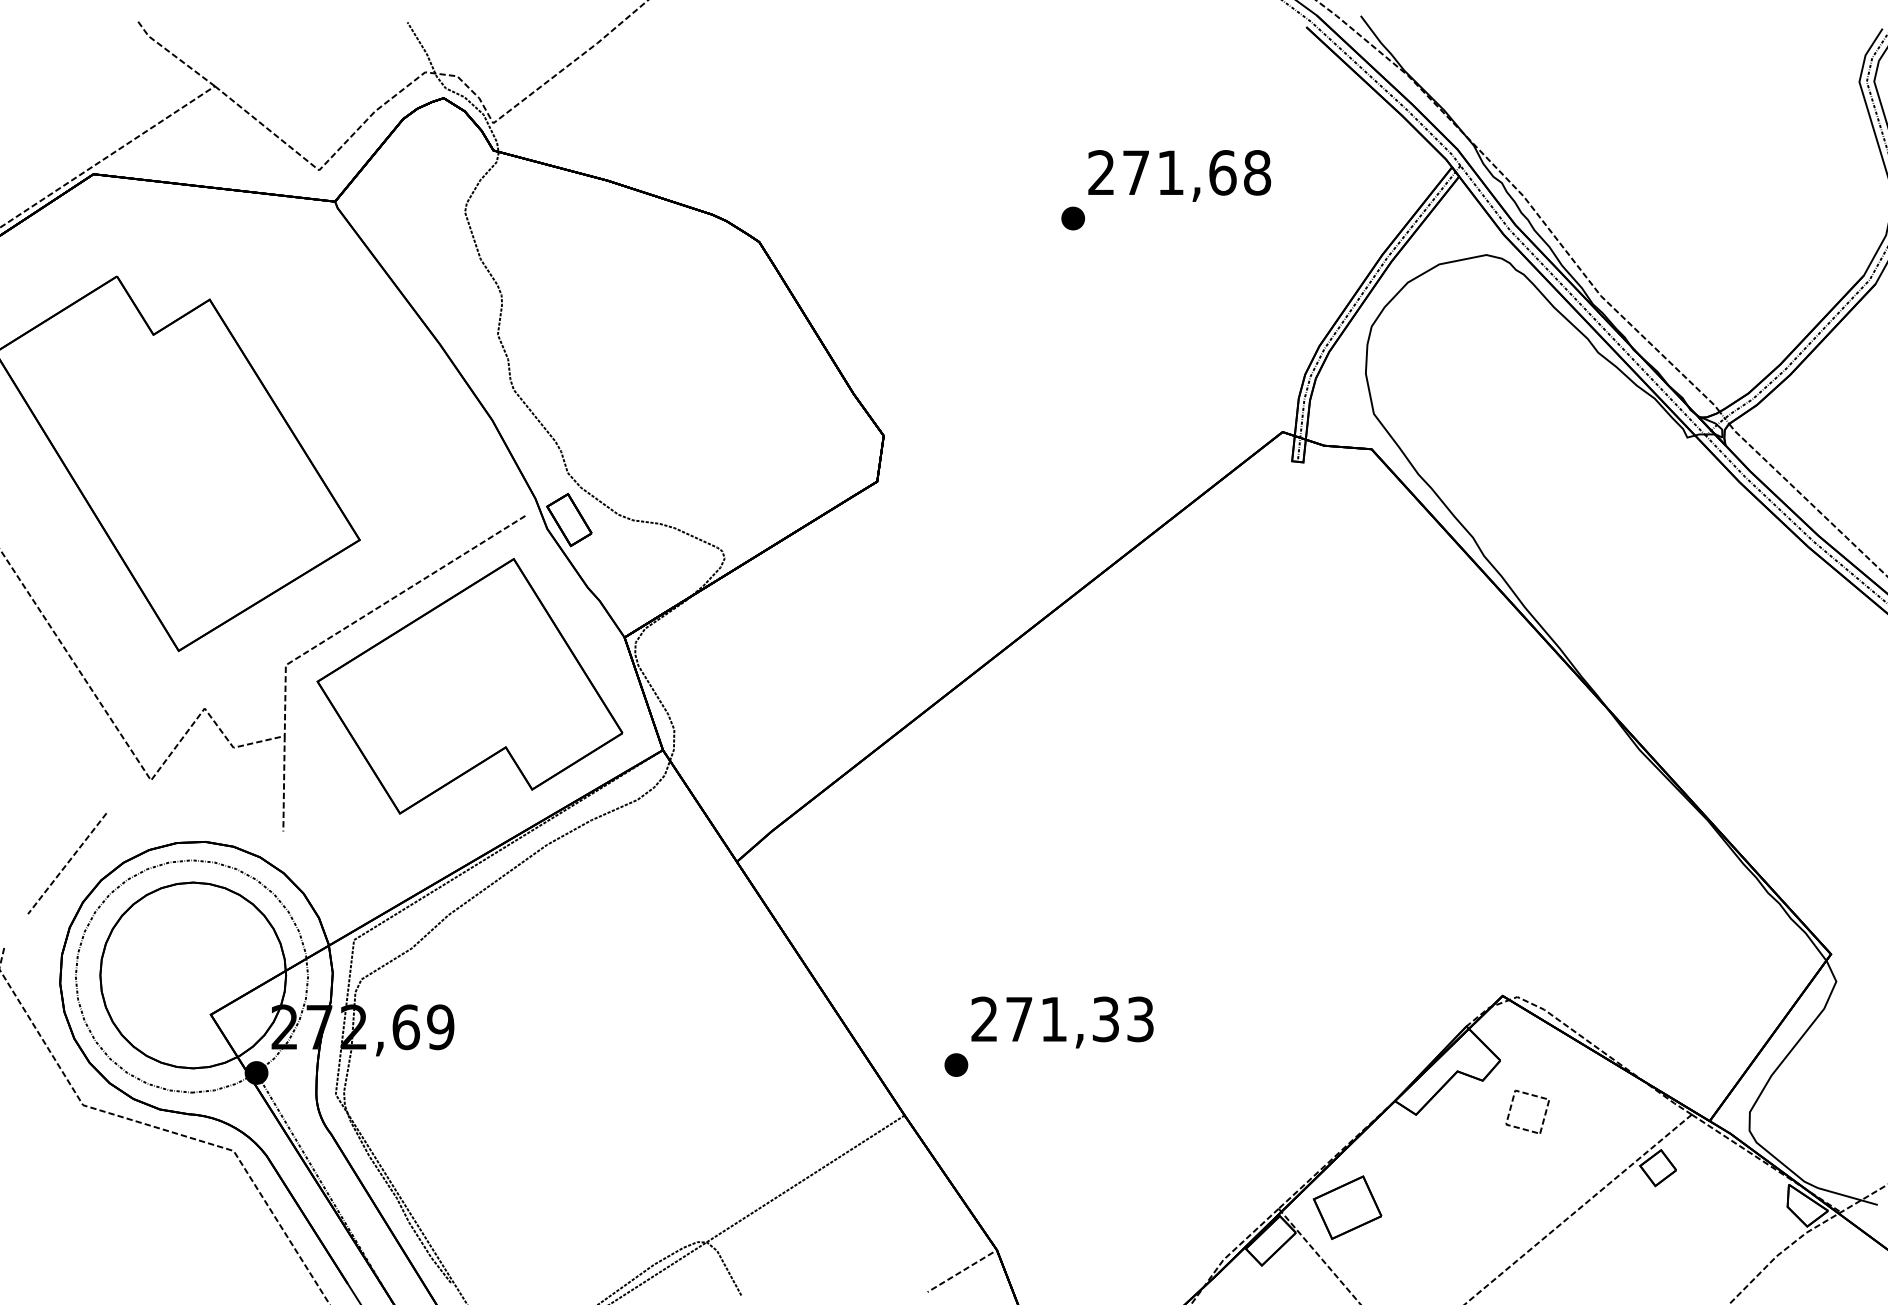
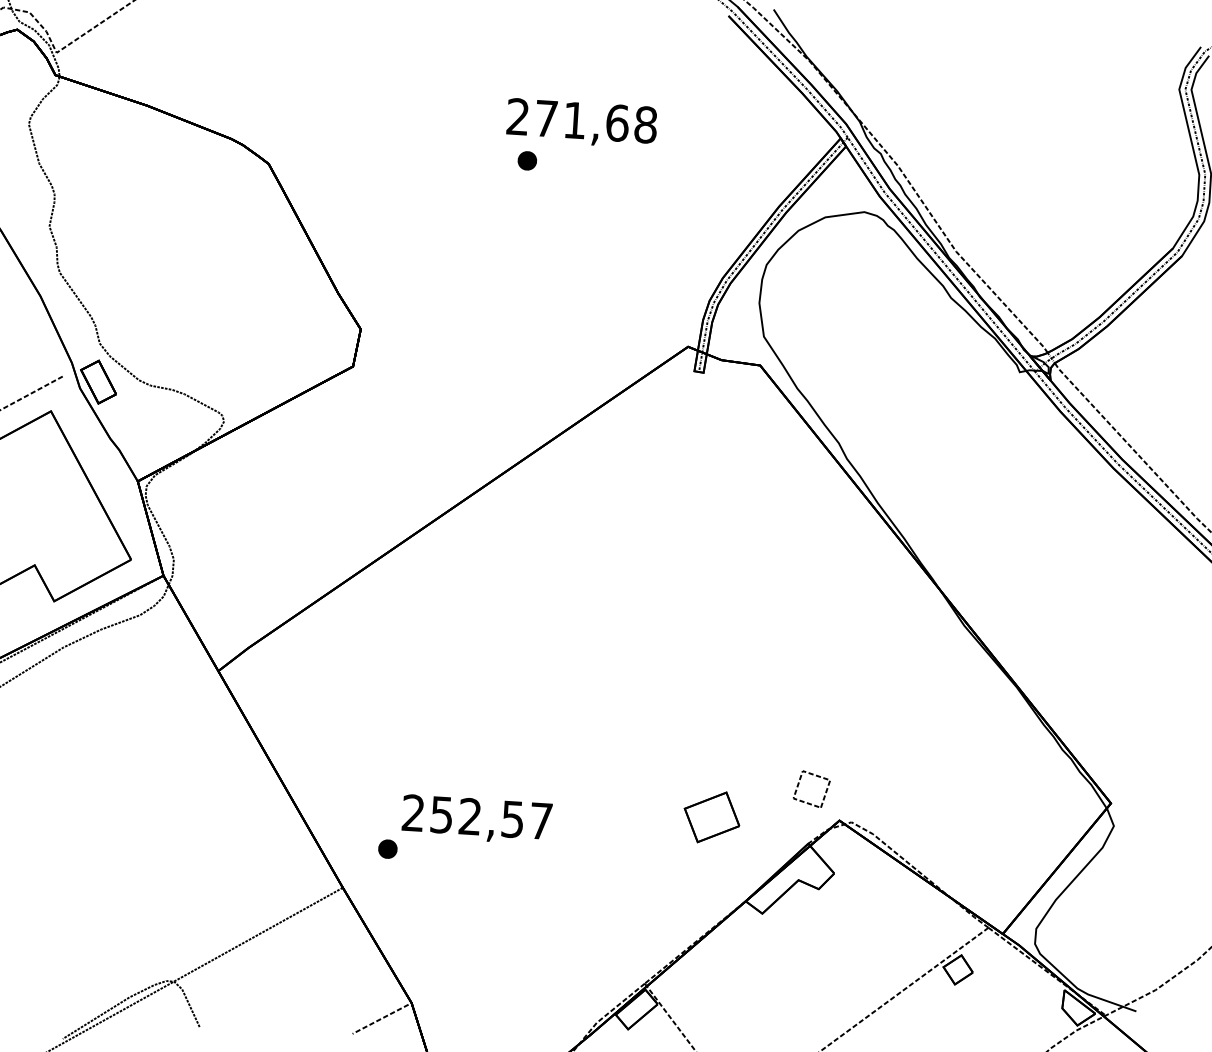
text: (1179, 175) -> (581, 123), moved
text: (1079, 1019) -> (491, 818), 271,33 -> 252,57
part: (1532, 1096) -> (816, 776), moved
part: (1347, 1207) -> (711, 817), moved

